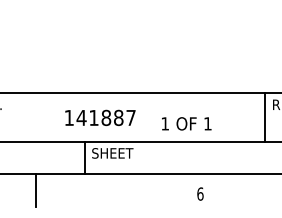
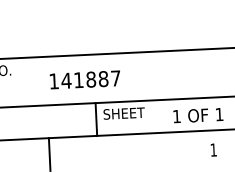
text: (100, 117) -> (85, 79), moved
text: (186, 123) -> (198, 115), moved
text: (200, 193) -> (213, 149), 6 -> 1

